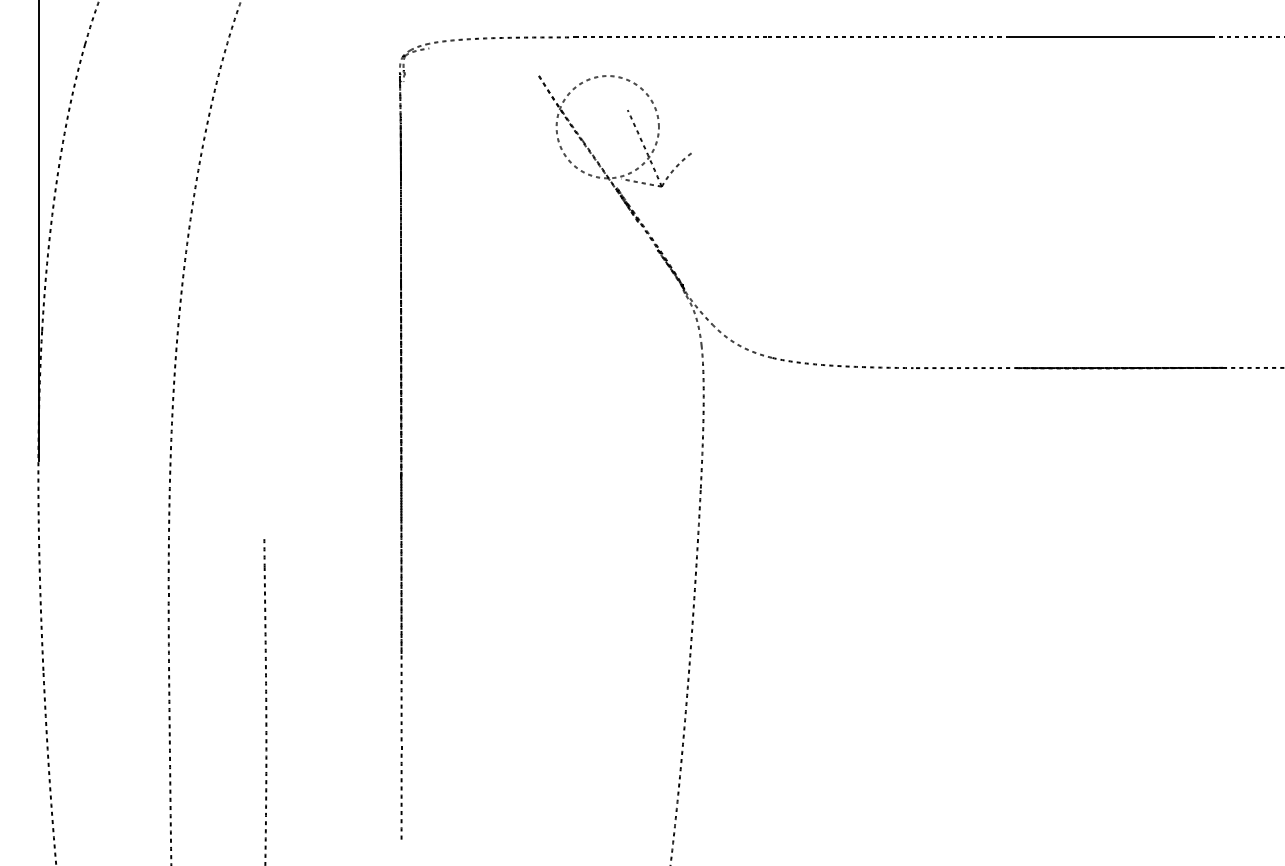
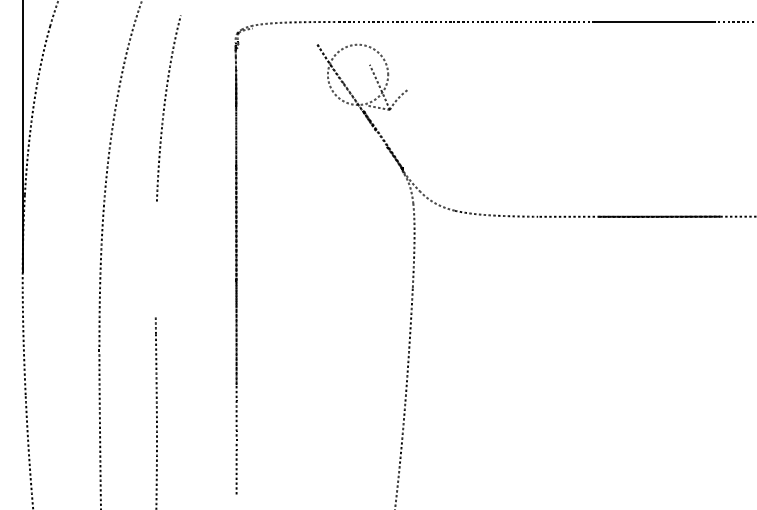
part: (285, 184) -> (168, 108), added

